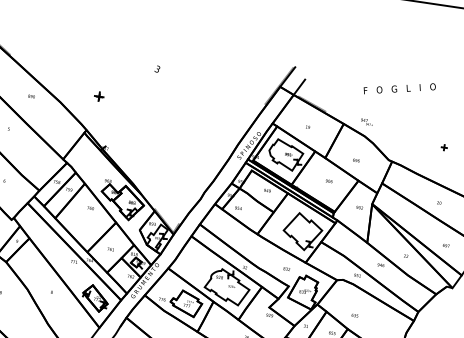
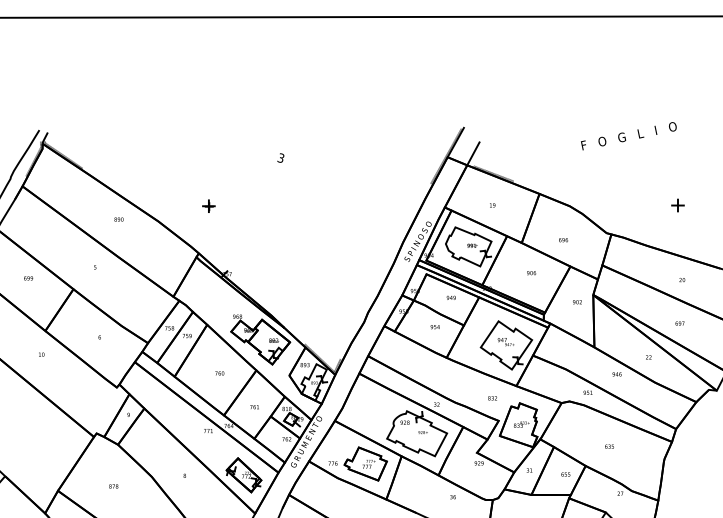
text: (399, 89) -> (628, 136), moved
text: (366, 122) -> (505, 342), moved
part: (443, 147) -> (677, 205), size x1.67
text: (90, 208) -> (219, 373), moved
text: (237, 208) -> (434, 327), moved
text: (445, 245) -> (679, 323), moved
text: (354, 315) -> (609, 446), moved

